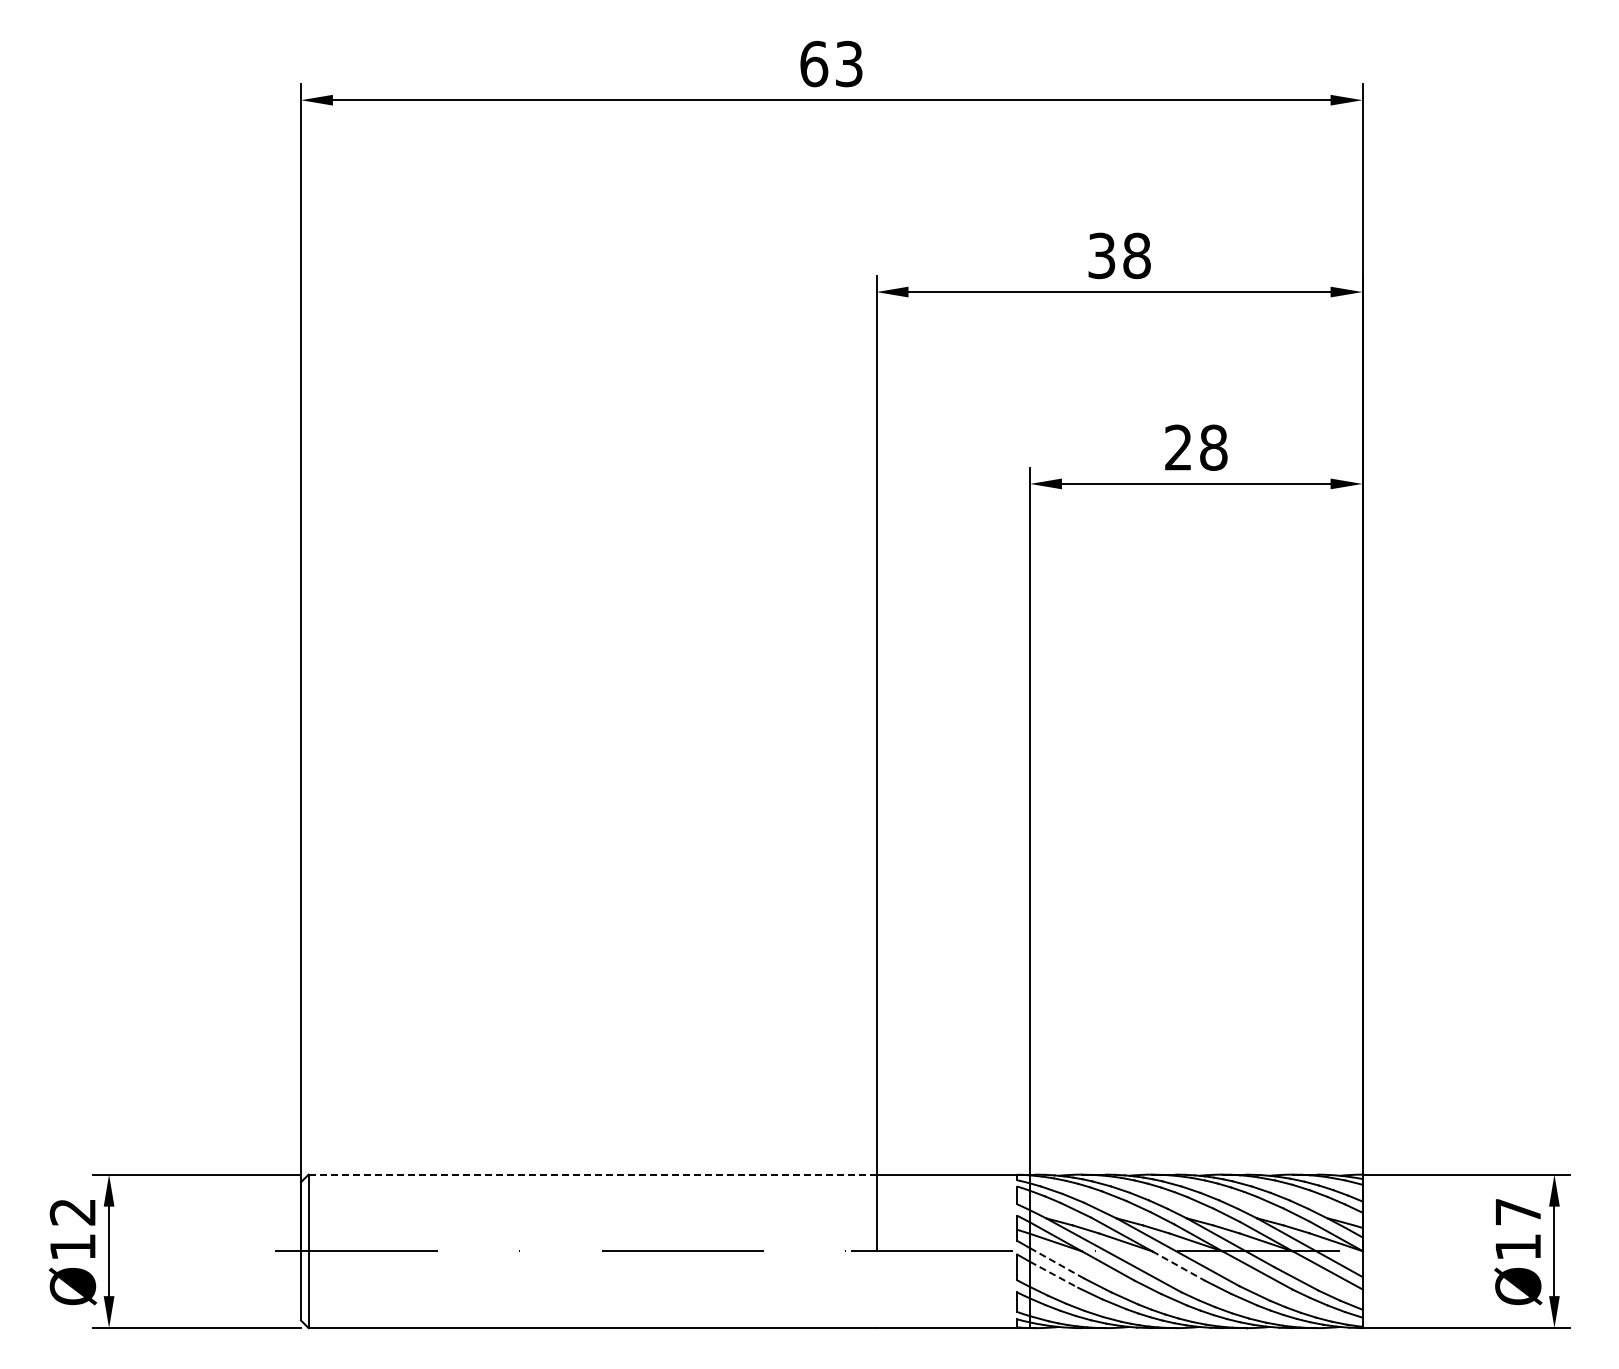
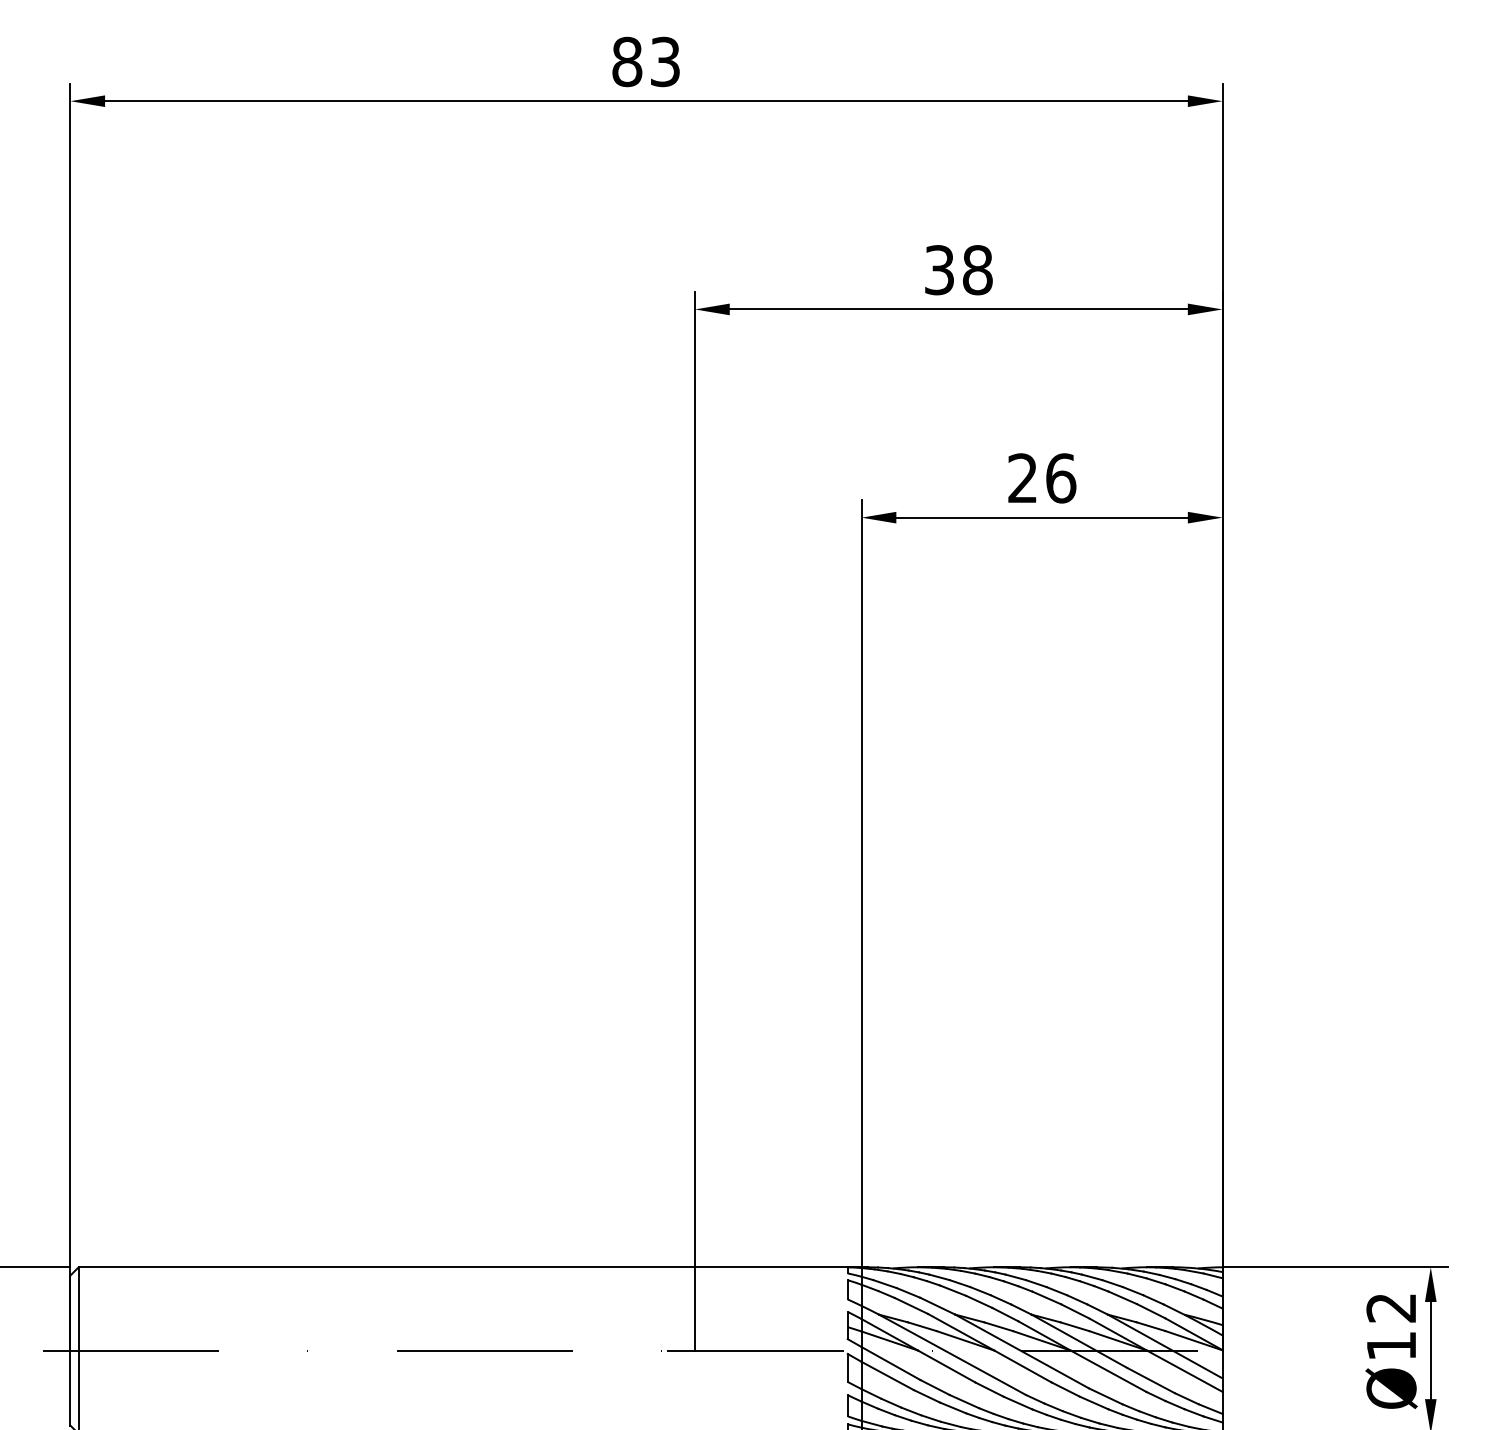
text: (814, 63) -> (627, 61), 63 -> 83
text: (1213, 447) -> (1060, 478), 28 -> 26
line: (592, 1174) -> (386, 1267), dashed -> solid
text: (1517, 1212) -> (1390, 1308), Ø17 -> Ø12
line: (1057, 1263) -> (891, 1363), dashed -> solid
line: (1179, 1266) -> (1023, 1366), dashed -> solid
line: (1054, 1275) -> (888, 1376), dashed -> solid

